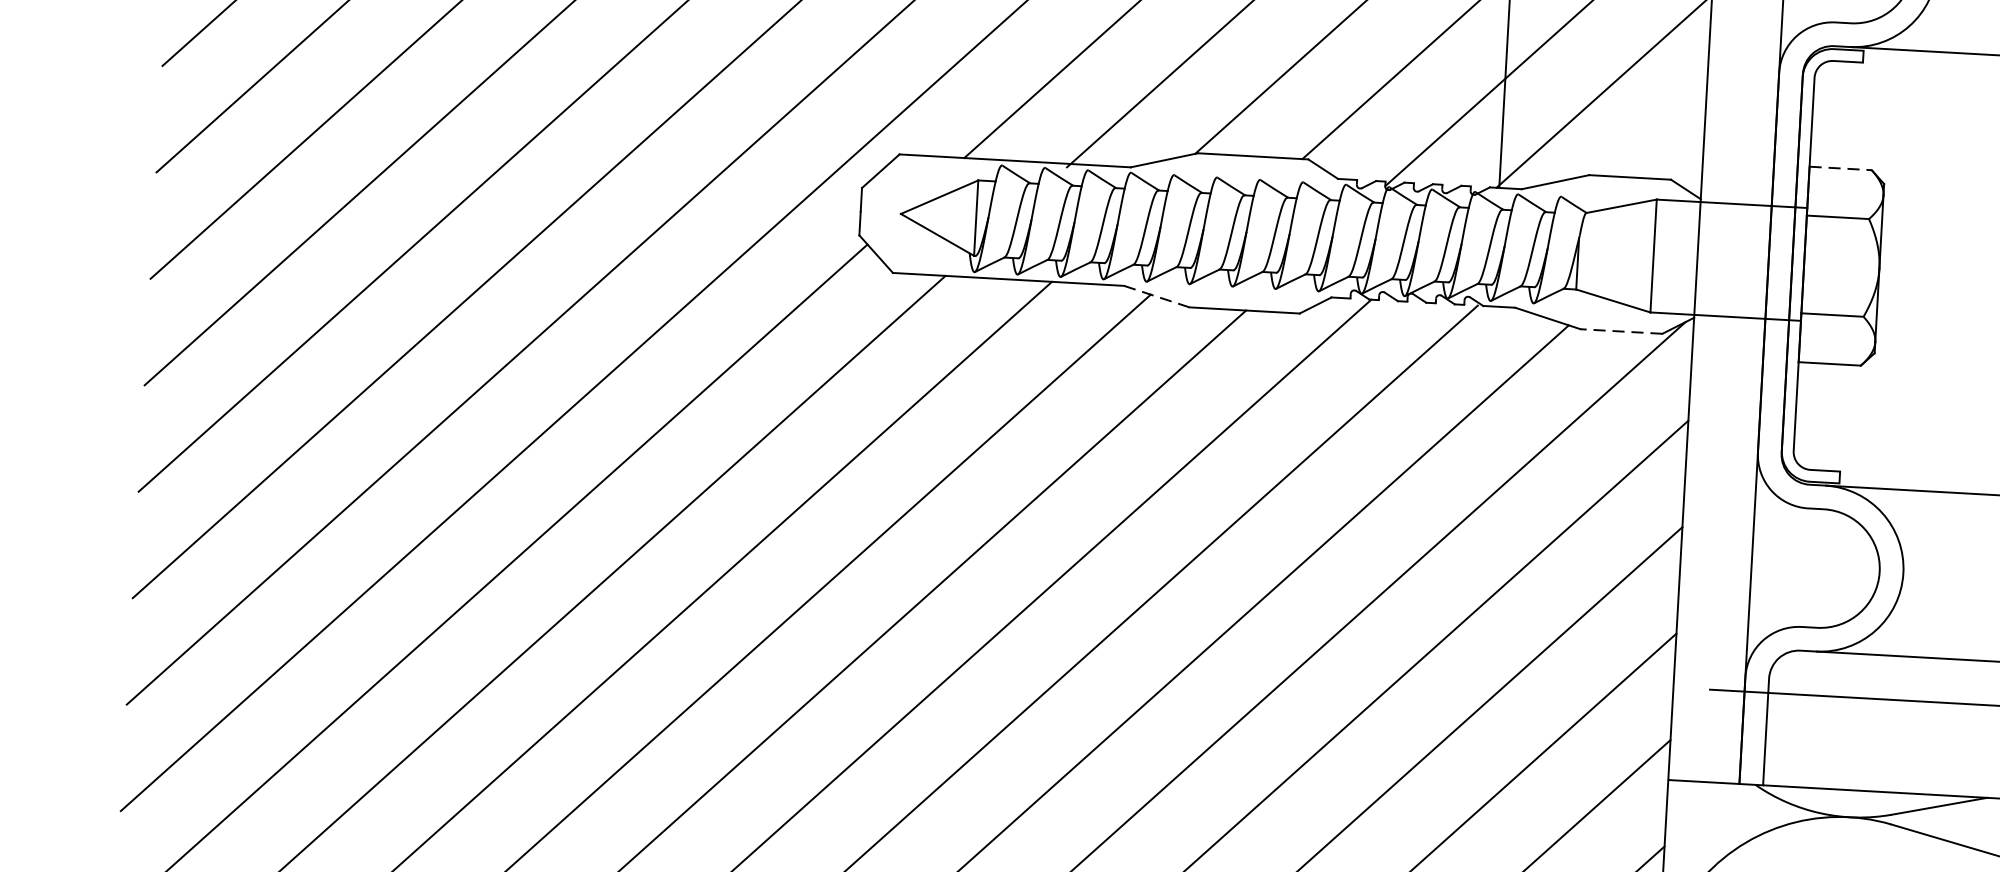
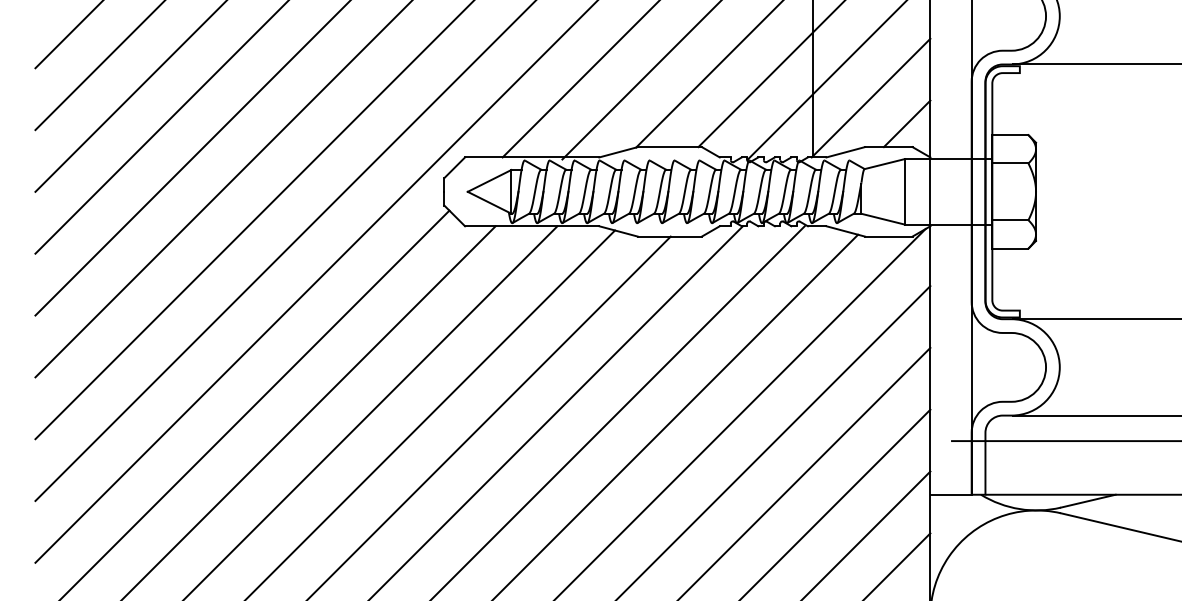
line: (1662, 138) -> (906, 123), added
line: (1840, 169) -> (1010, 135), dashed -> solid
line: (1156, 296) -> (618, 231), dashed -> solid
line: (1621, 331) -> (888, 236), dashed -> solid

